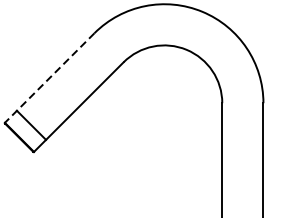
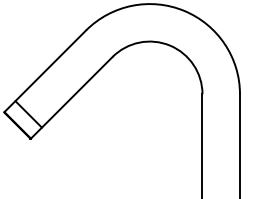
line: (49, 78) -> (45, 71), dashed -> solid

